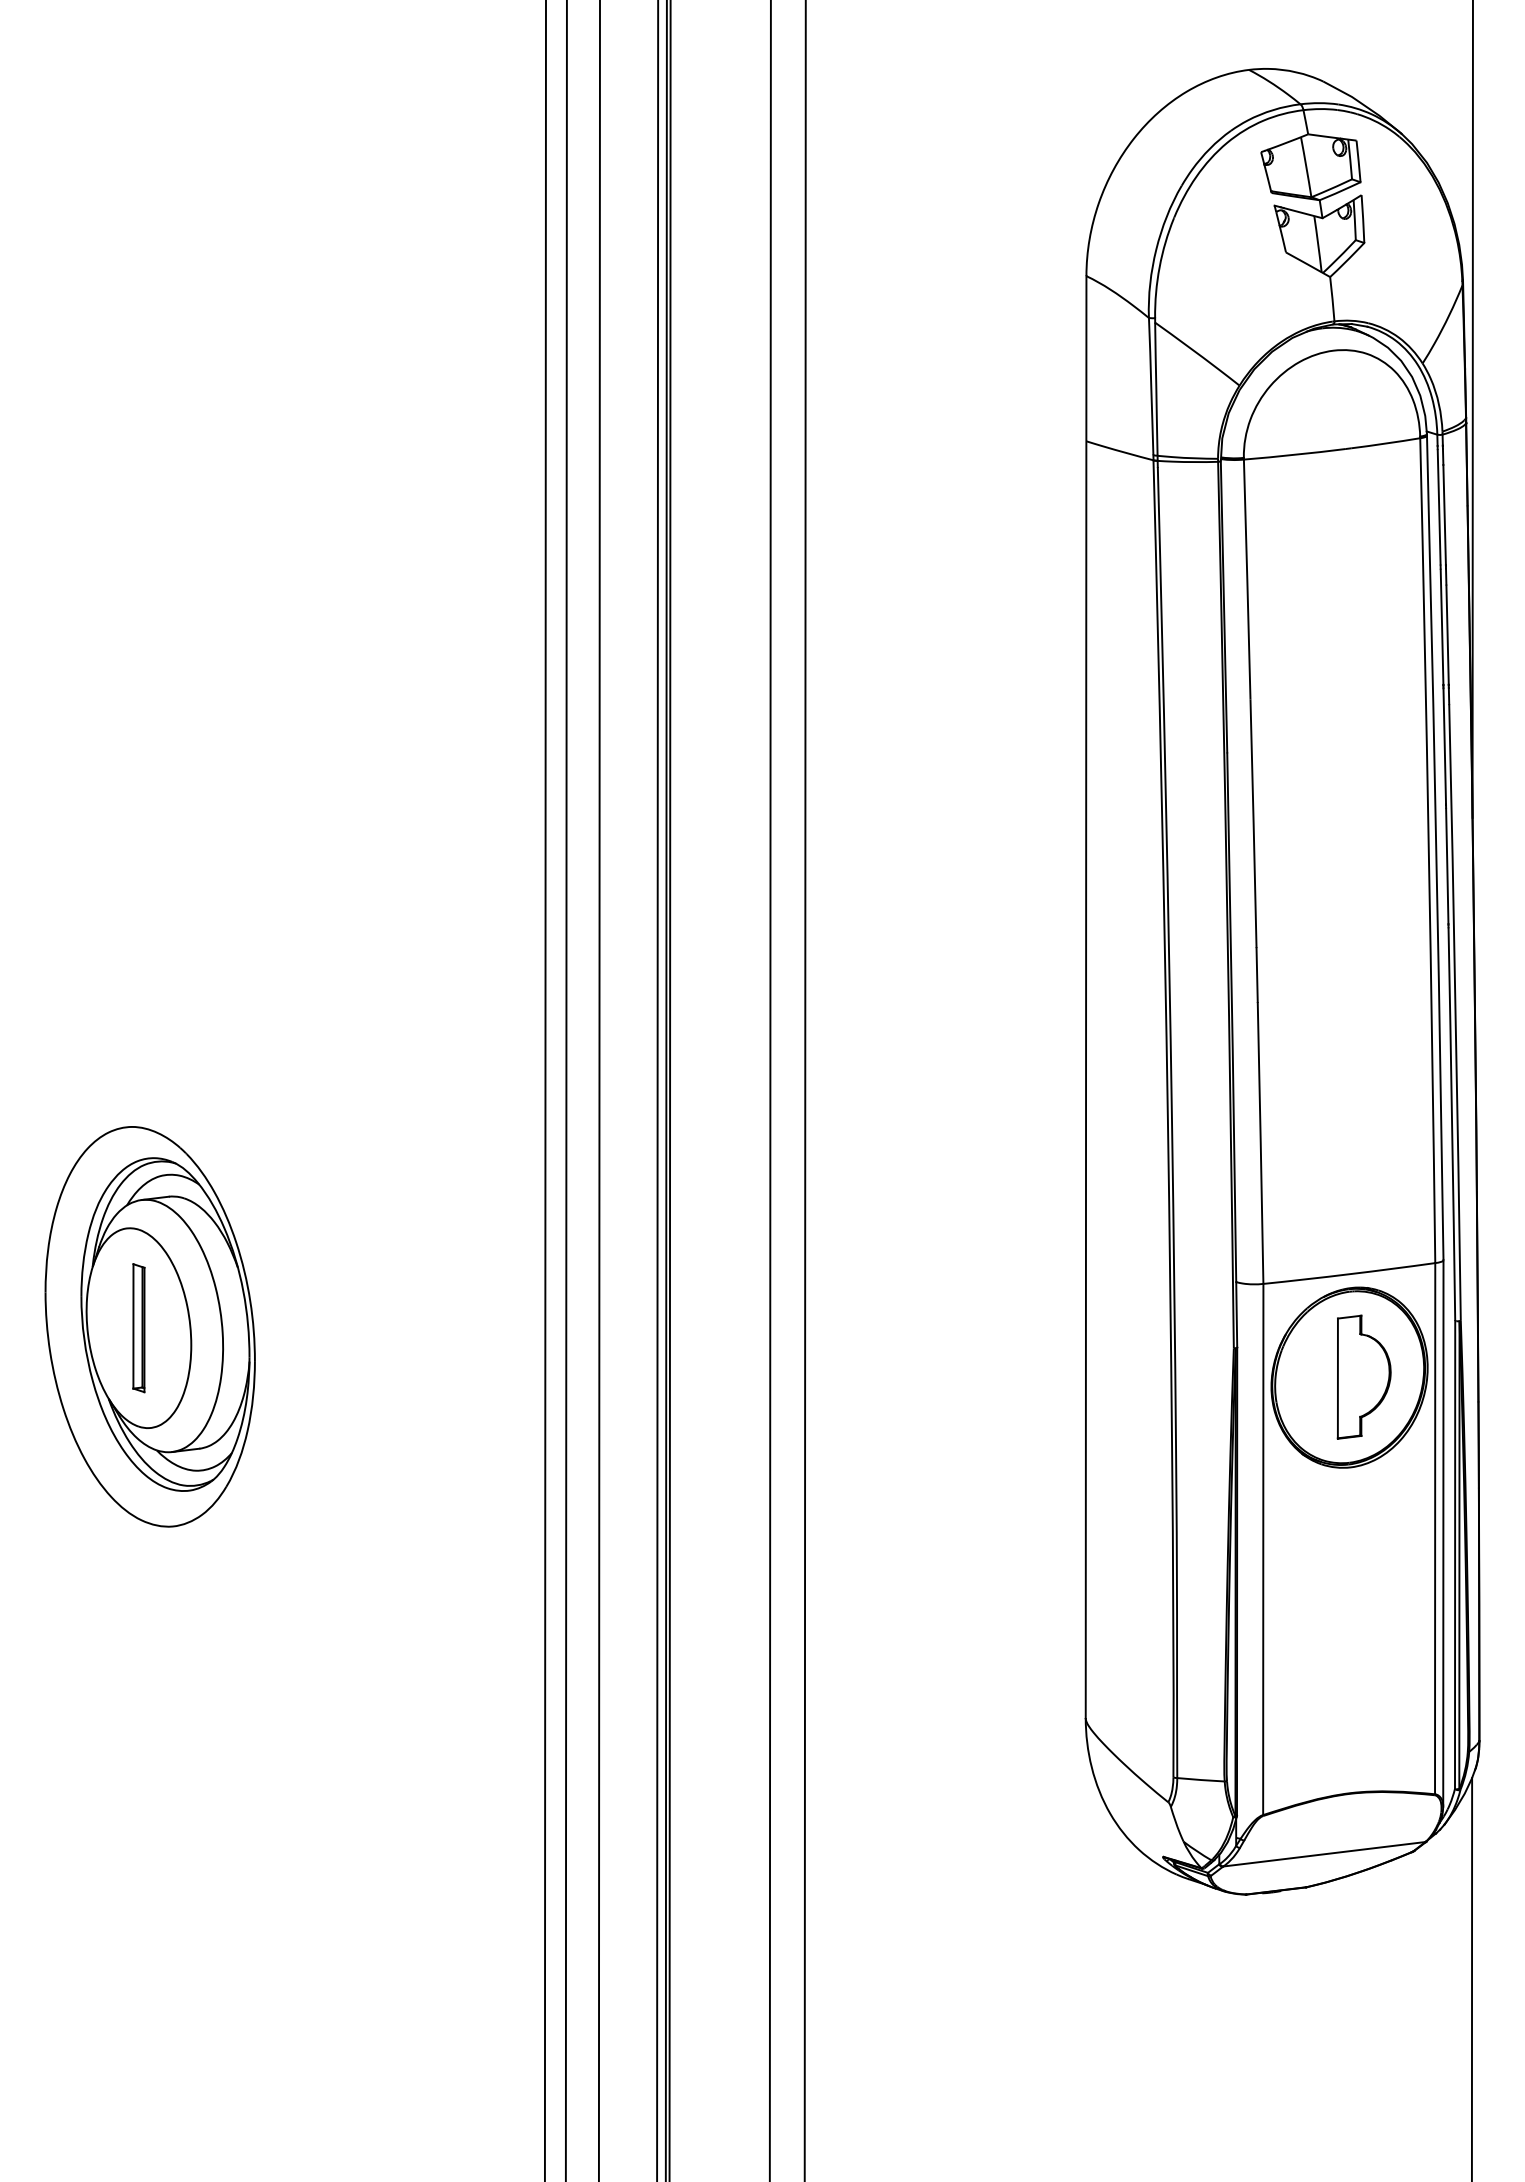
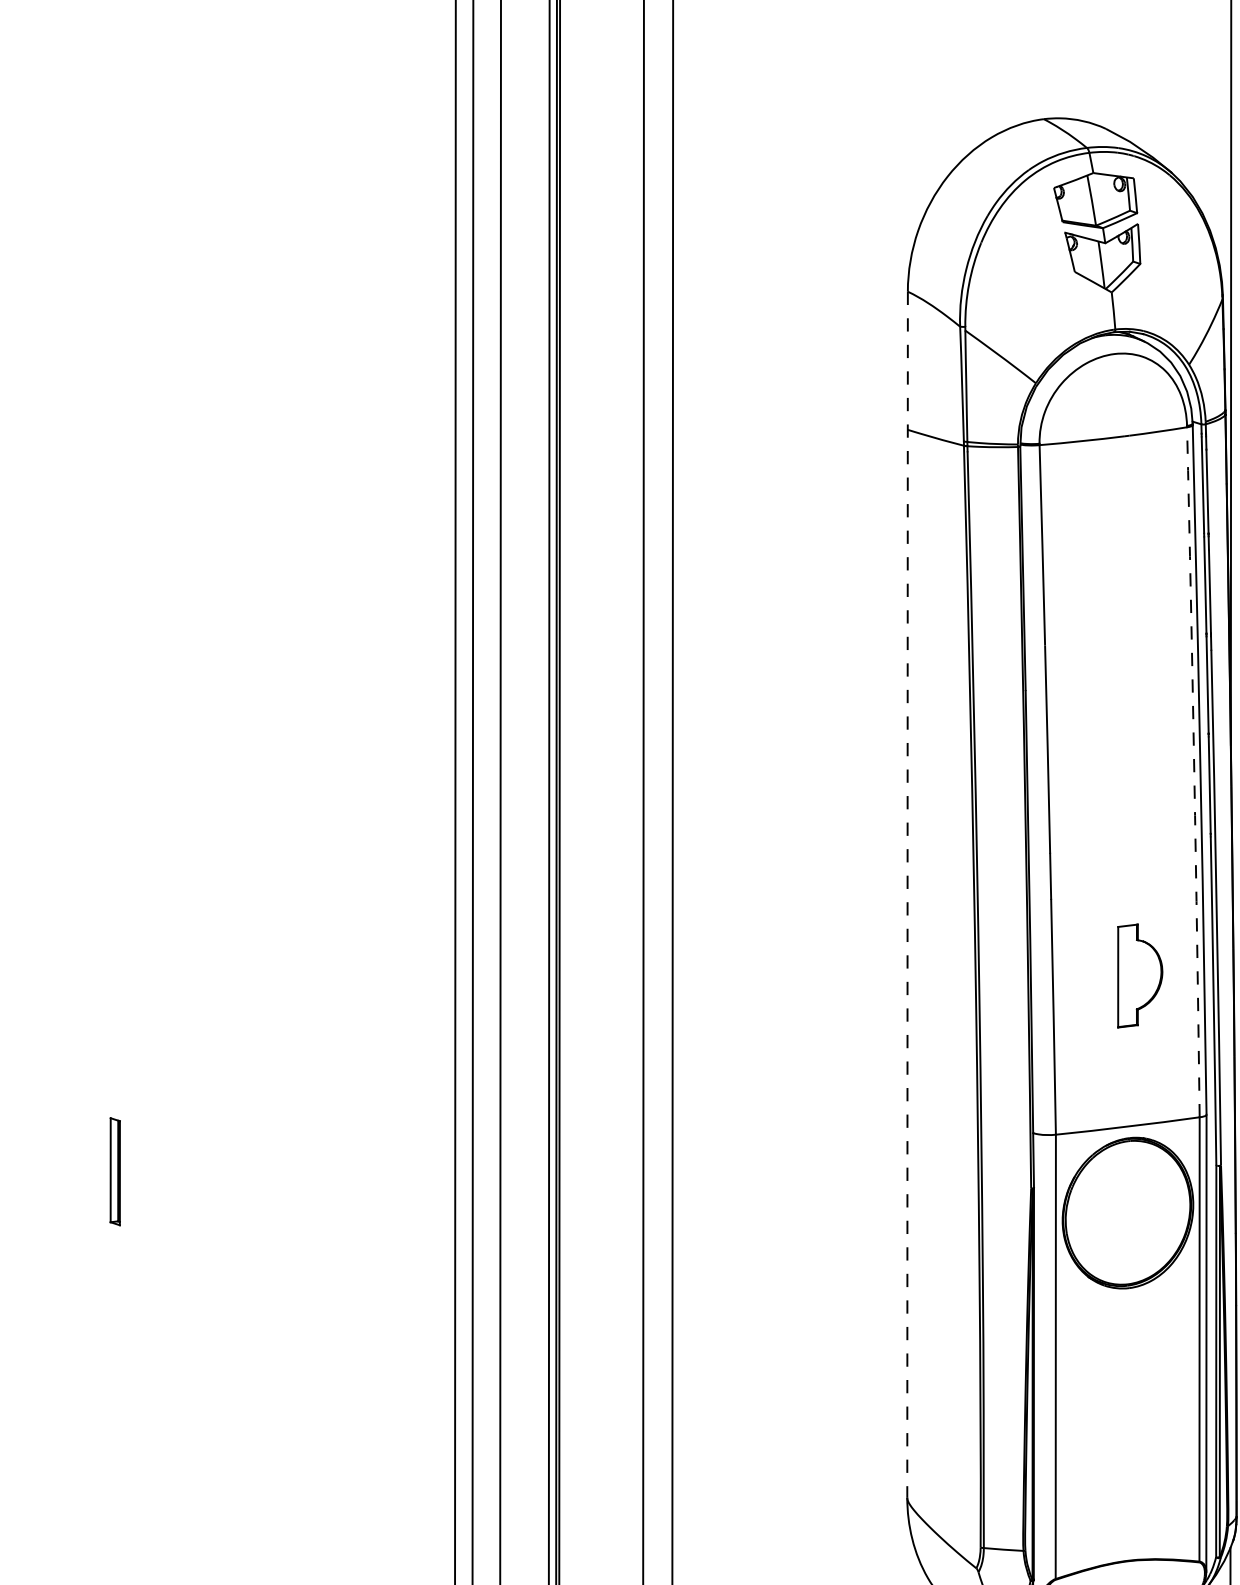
arc: (1428, 850) -> (1194, 772), solid -> dashed
line: (1086, 997) -> (907, 895), solid -> dashed
part: (149, 1326) -> (124, 1170), removed
part: (1363, 1376) -> (1139, 975), moved

